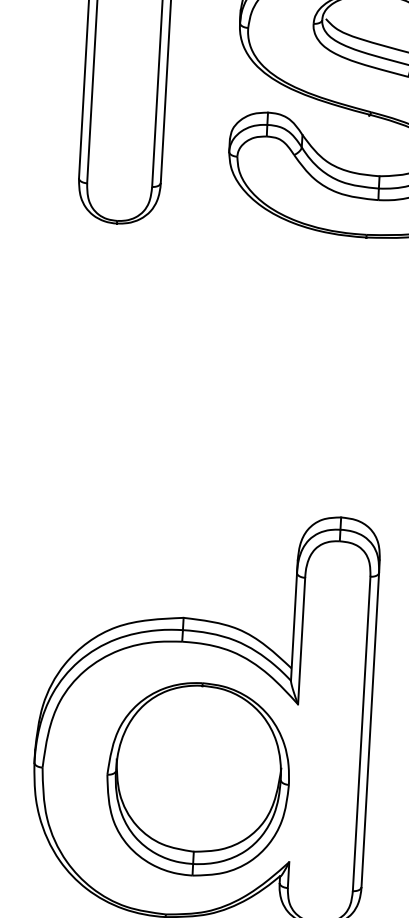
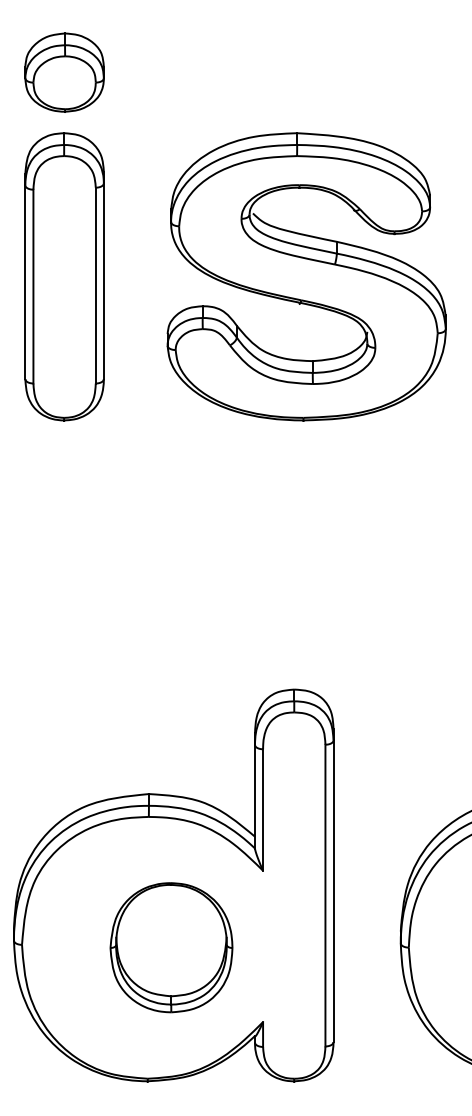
part: (198, 779) -> (171, 947), size x0.7

